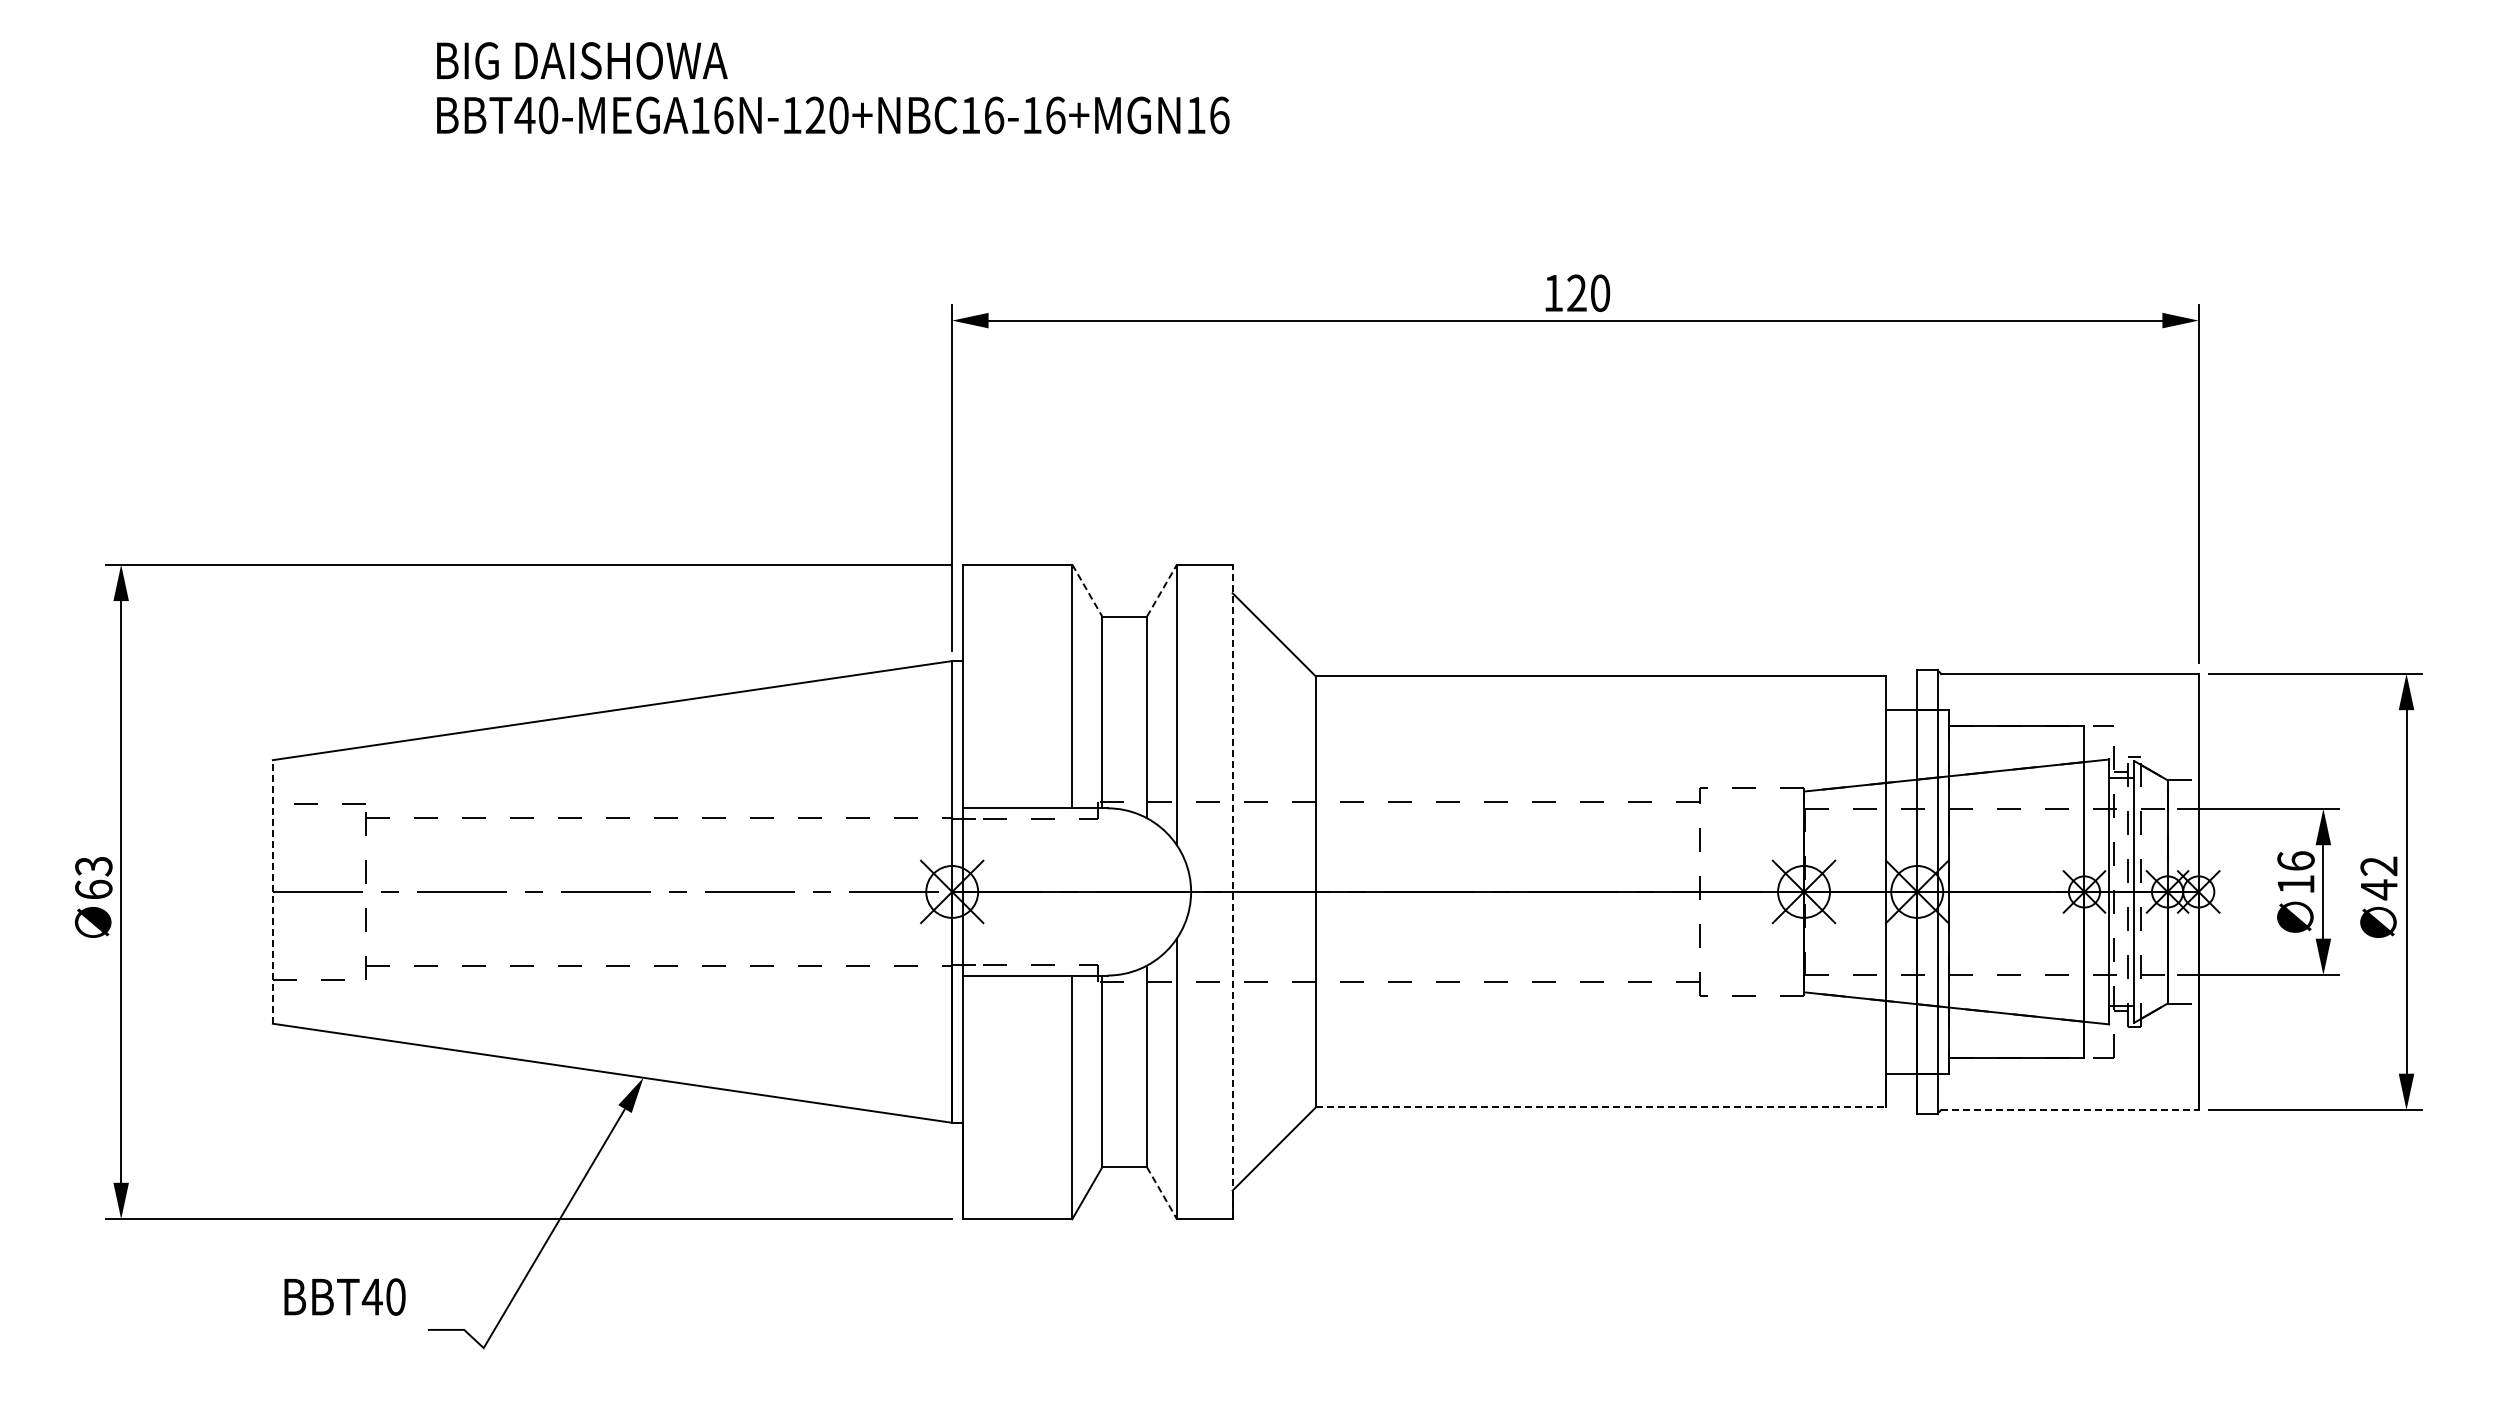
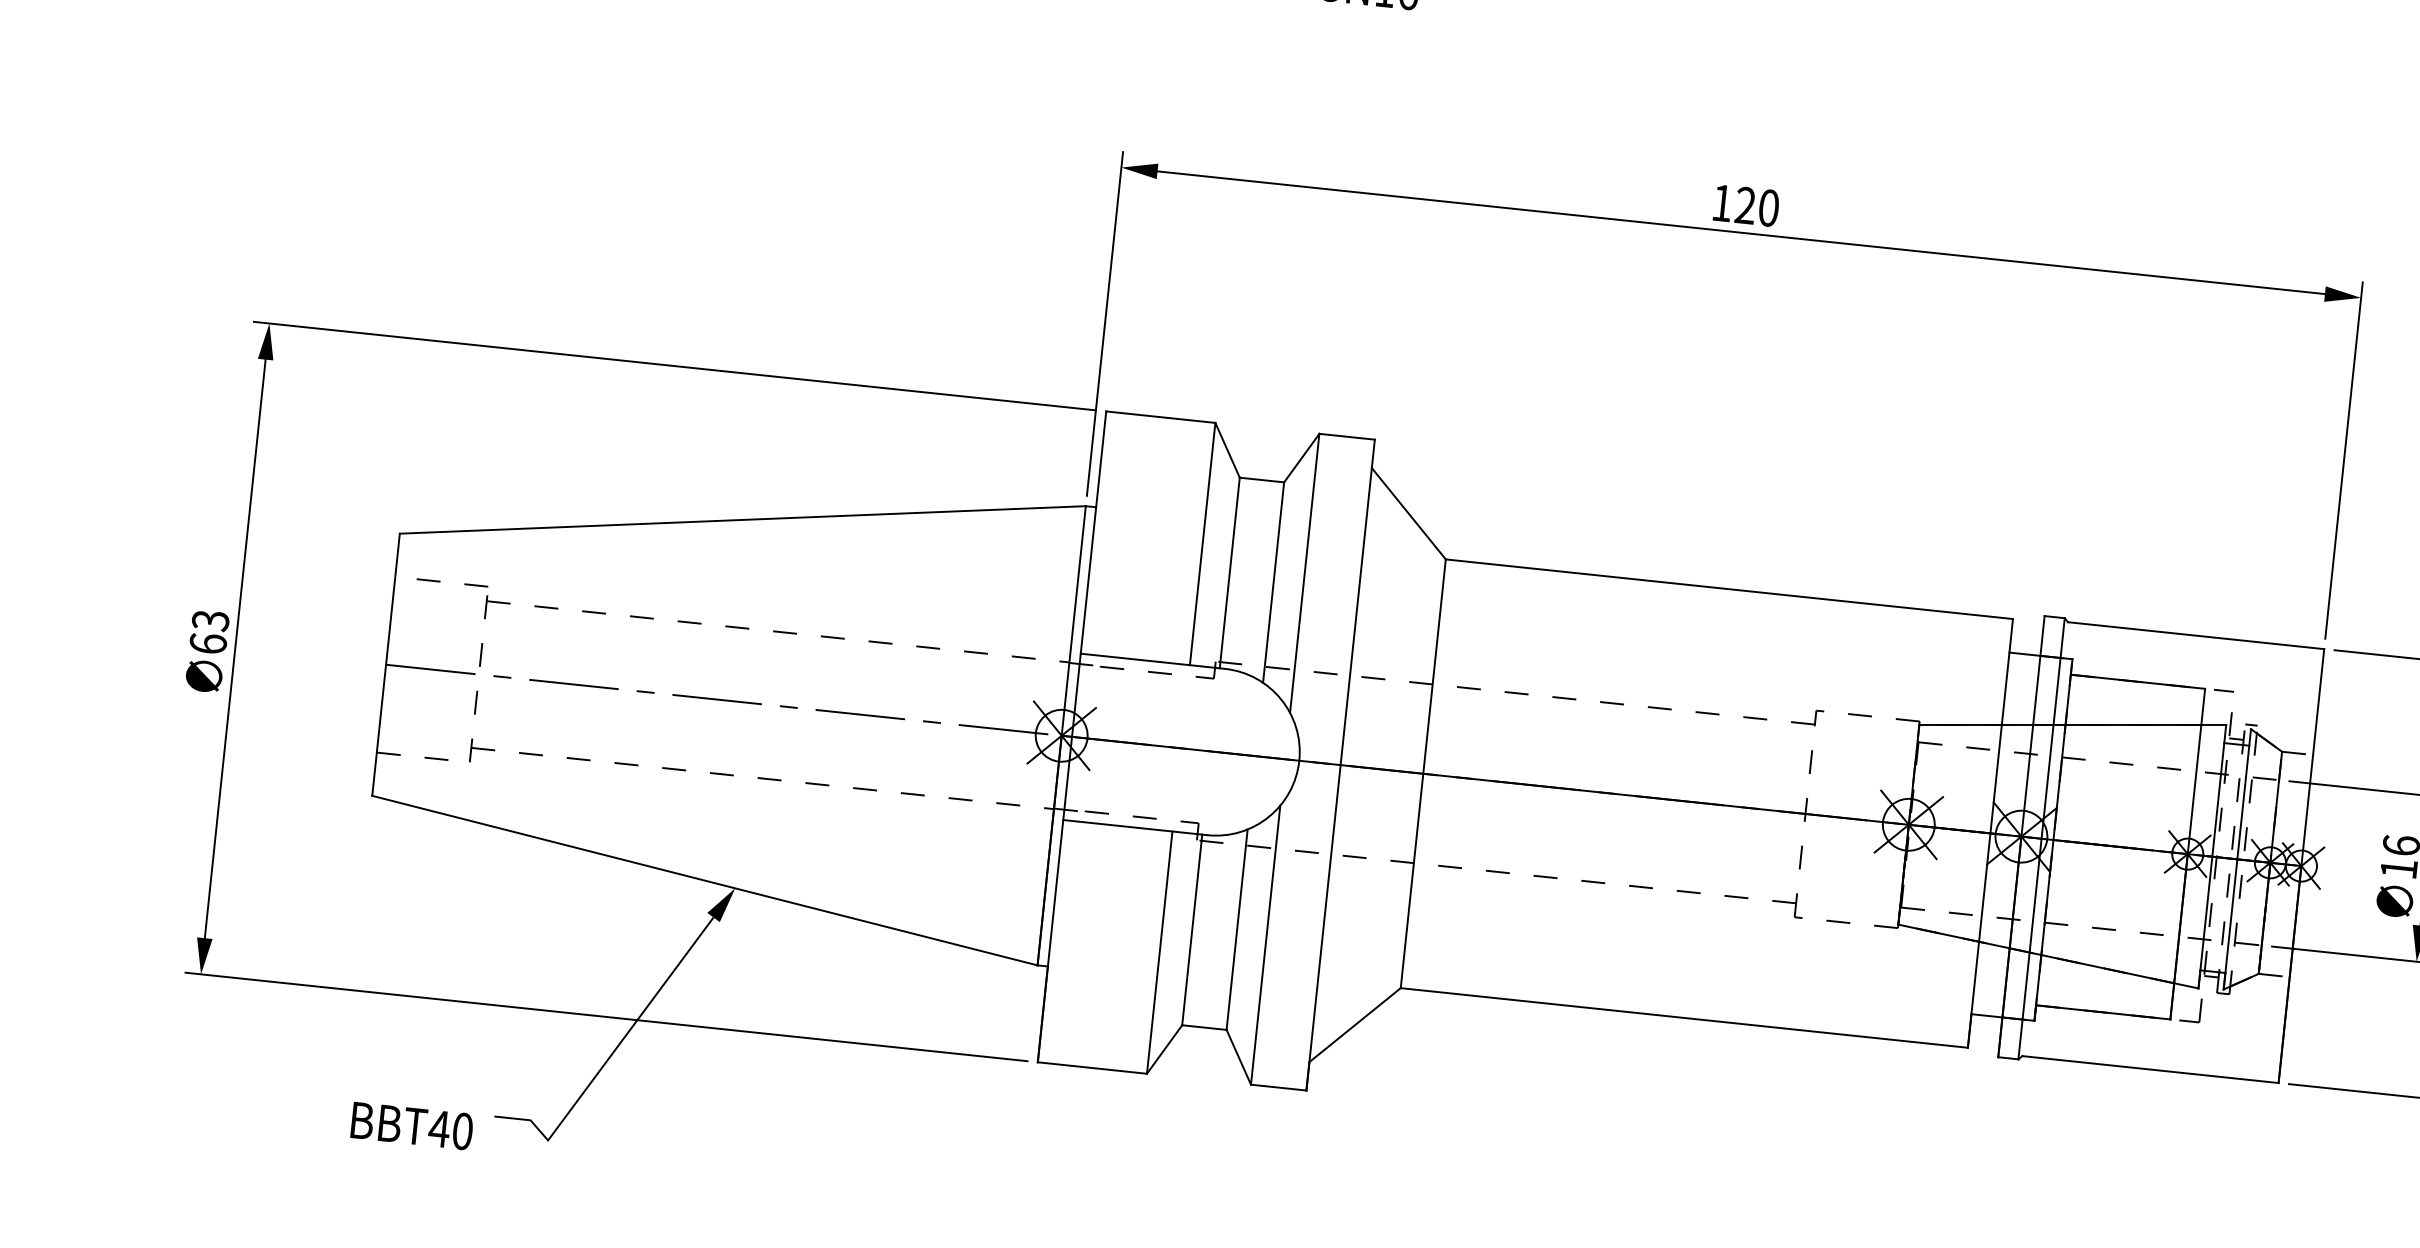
line: (1087, 590) -> (1227, 450), dashed -> solid
line: (1161, 590) -> (1301, 457), dashed -> solid
line: (272, 891) -> (385, 664), dashed -> solid
line: (1232, 891) -> (1340, 764), dashed -> solid
line: (1601, 1107) -> (1684, 1018), dashed -> solid
line: (2069, 1110) -> (2150, 1069), dashed -> solid
line: (1161, 1193) -> (1238, 1057), dashed -> solid
text: (344, 1296) -> (411, 1125), moved

